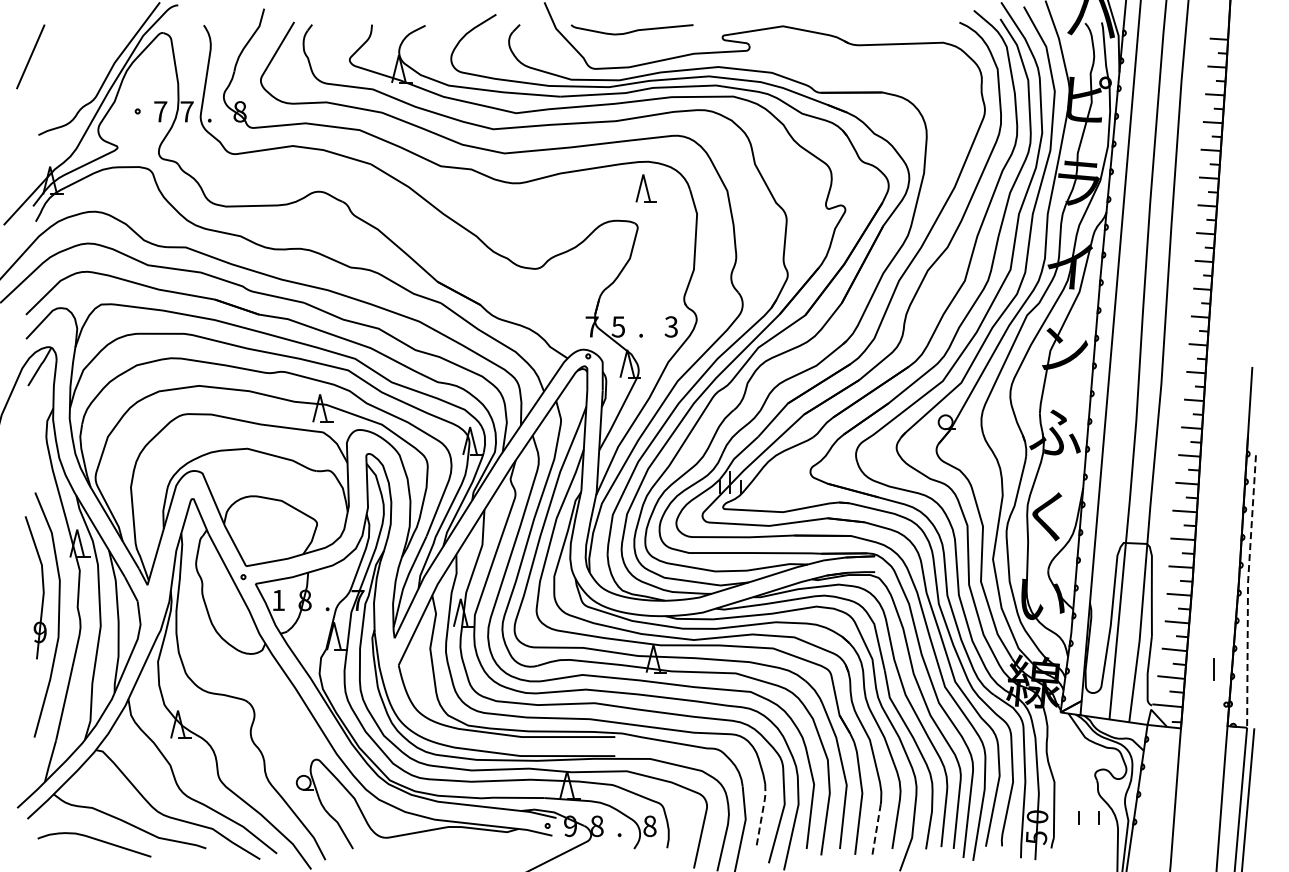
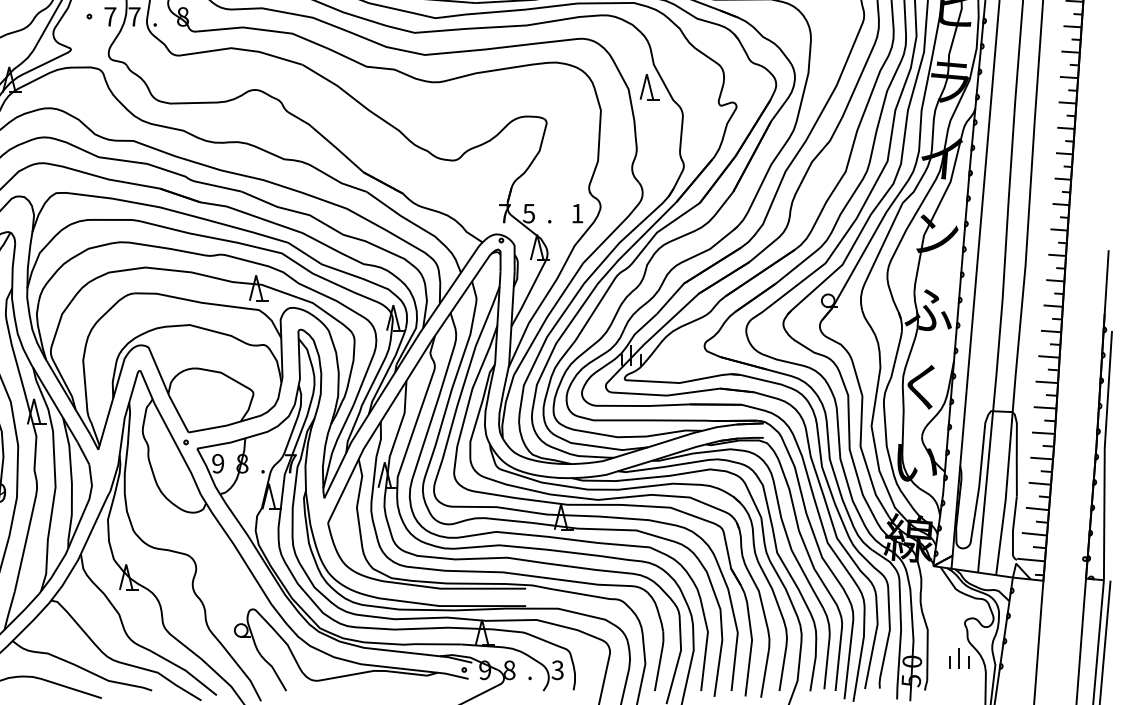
part: (645, 188) -> (648, 87), moved
text: (670, 326) -> (576, 213), 3 -> 1
line: (1247, 591) -> (1104, 455), dashed -> solid
text: (278, 600) -> (218, 463), 1 -> 9
line: (1213, 669) -> (958, 658), moved
line: (761, 815) -> (659, 660), dashed -> solid
text: (649, 825) -> (557, 669), 8 -> 3
line: (876, 830) -> (764, 674), dashed -> solid

